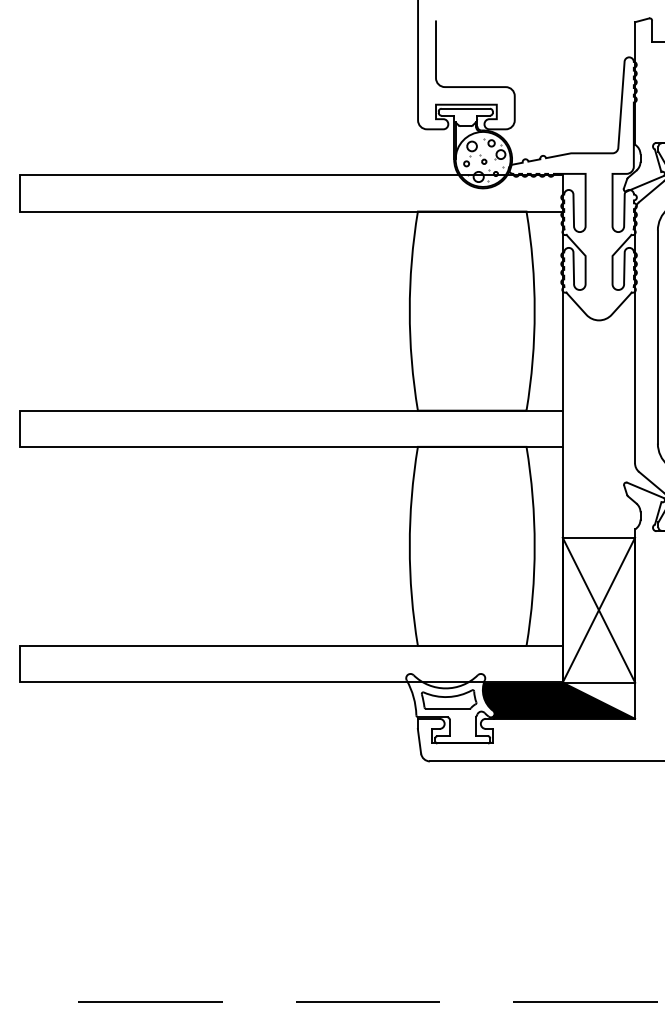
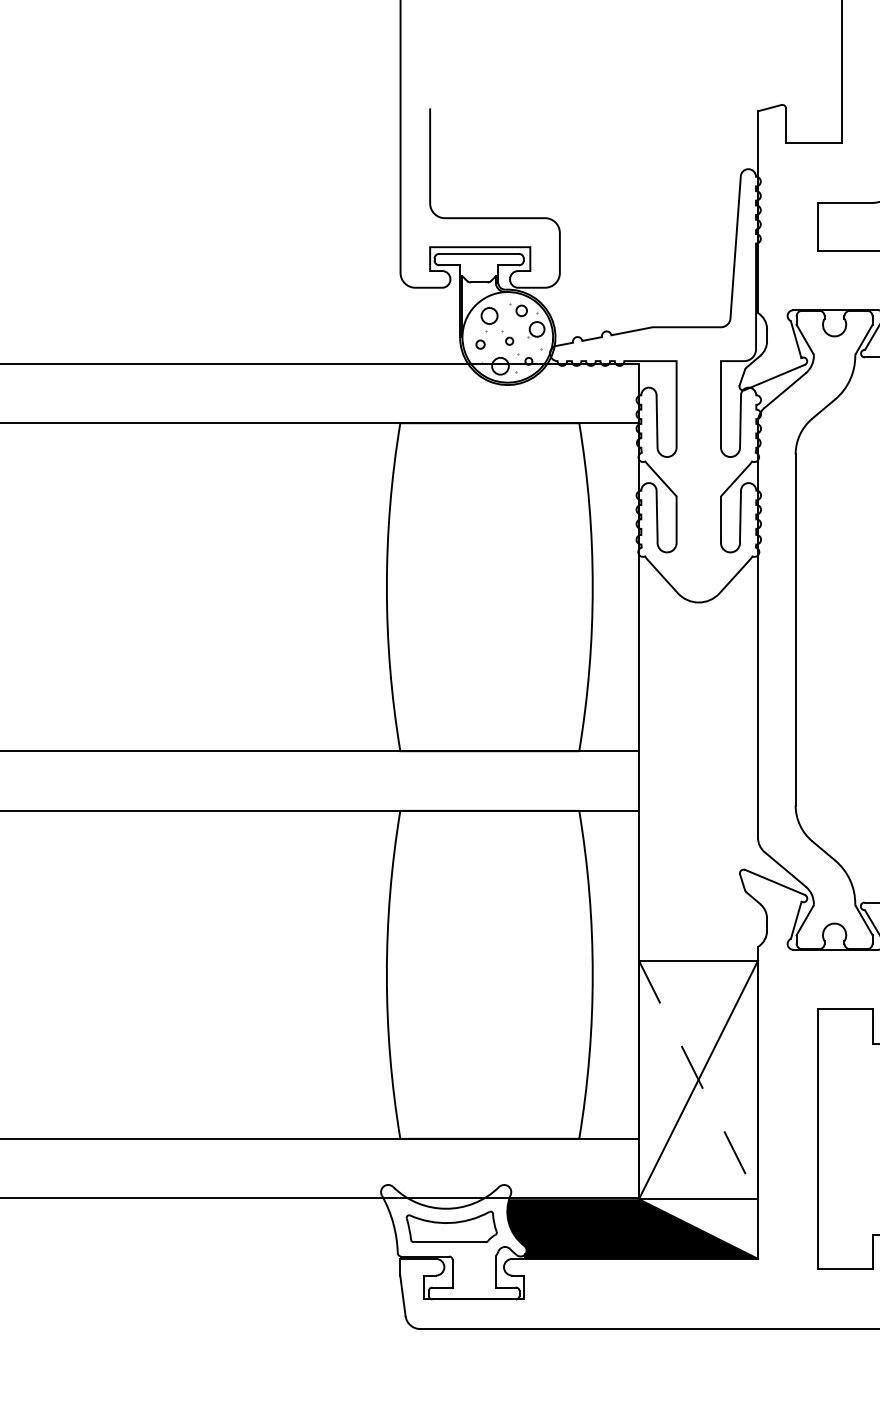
line: (598, 610) -> (697, 1080), solid -> dashed

